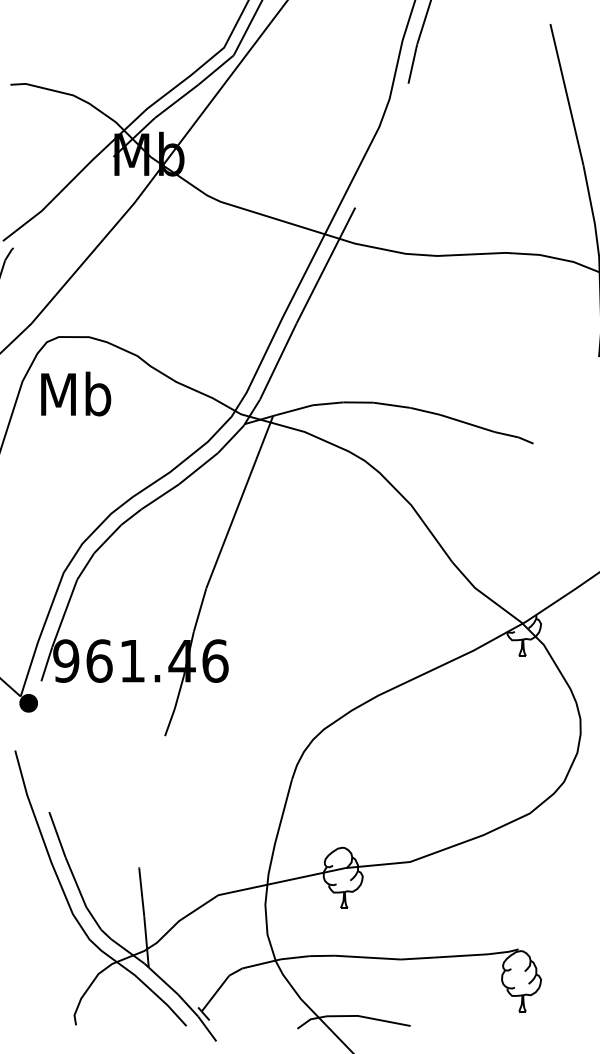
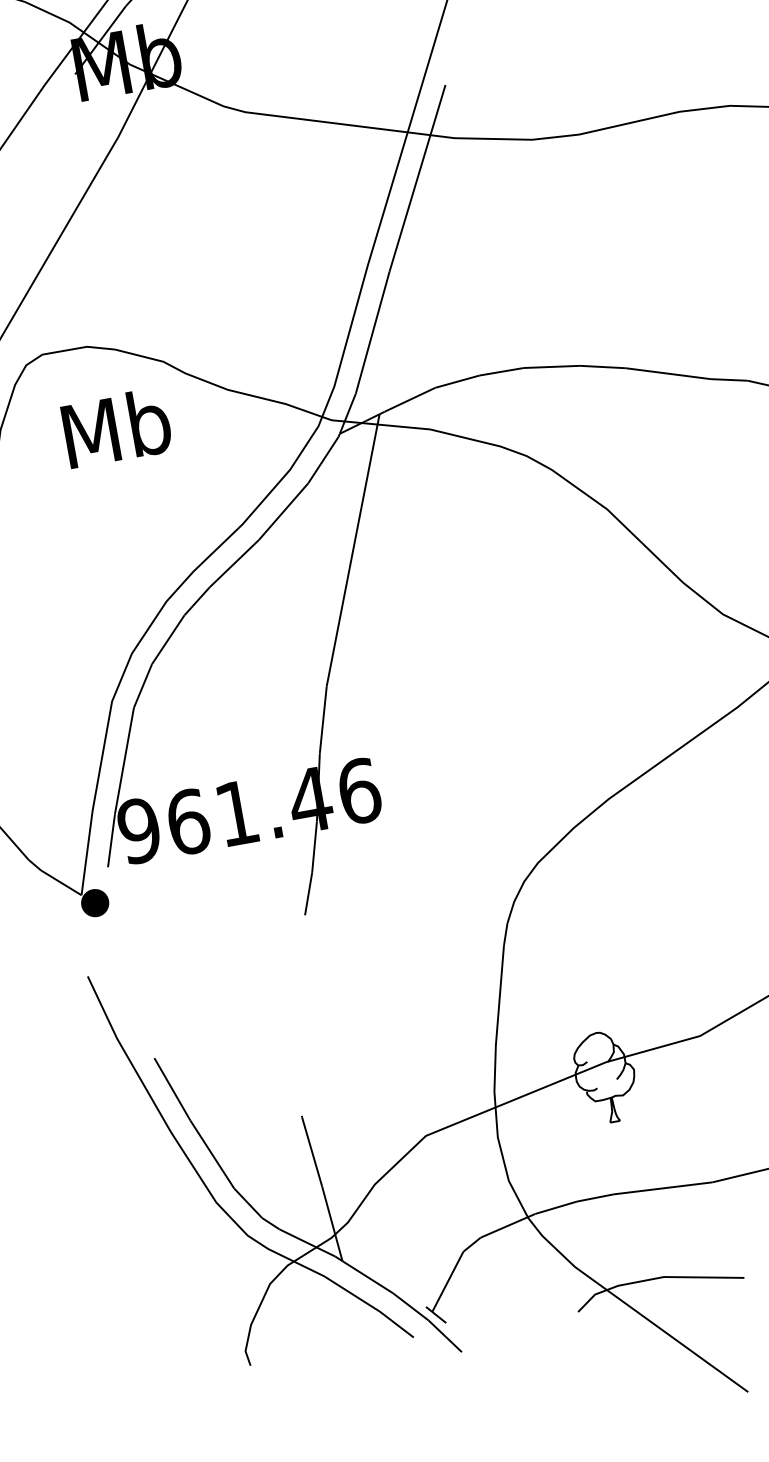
text: (76, 393) -> (117, 427), moved

